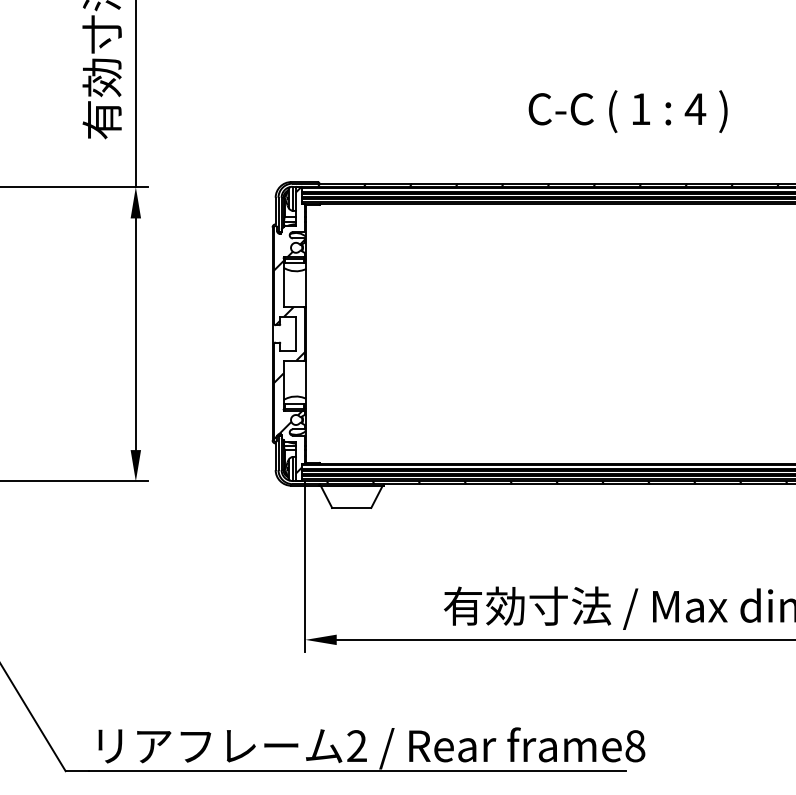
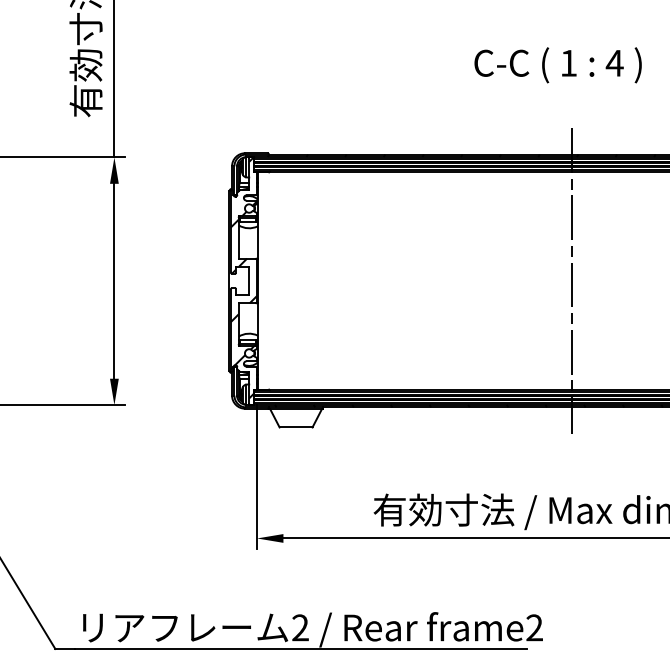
text: (627, 111) -> (557, 65), moved
line: (679, 333) -> (571, 280), added
text: (635, 746) -> (534, 628), frame8 -> frame2

